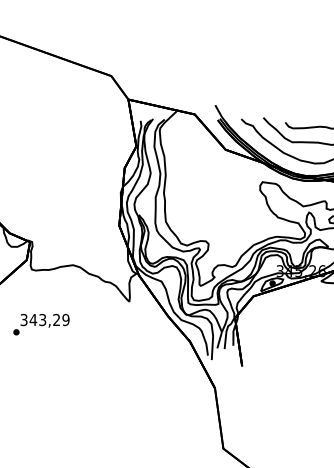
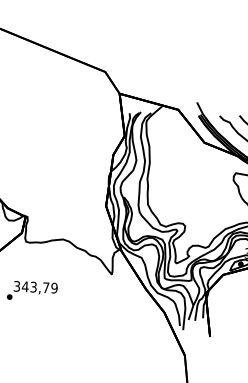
text: (56, 319) -> (46, 287), 343,29 -> 343,79

